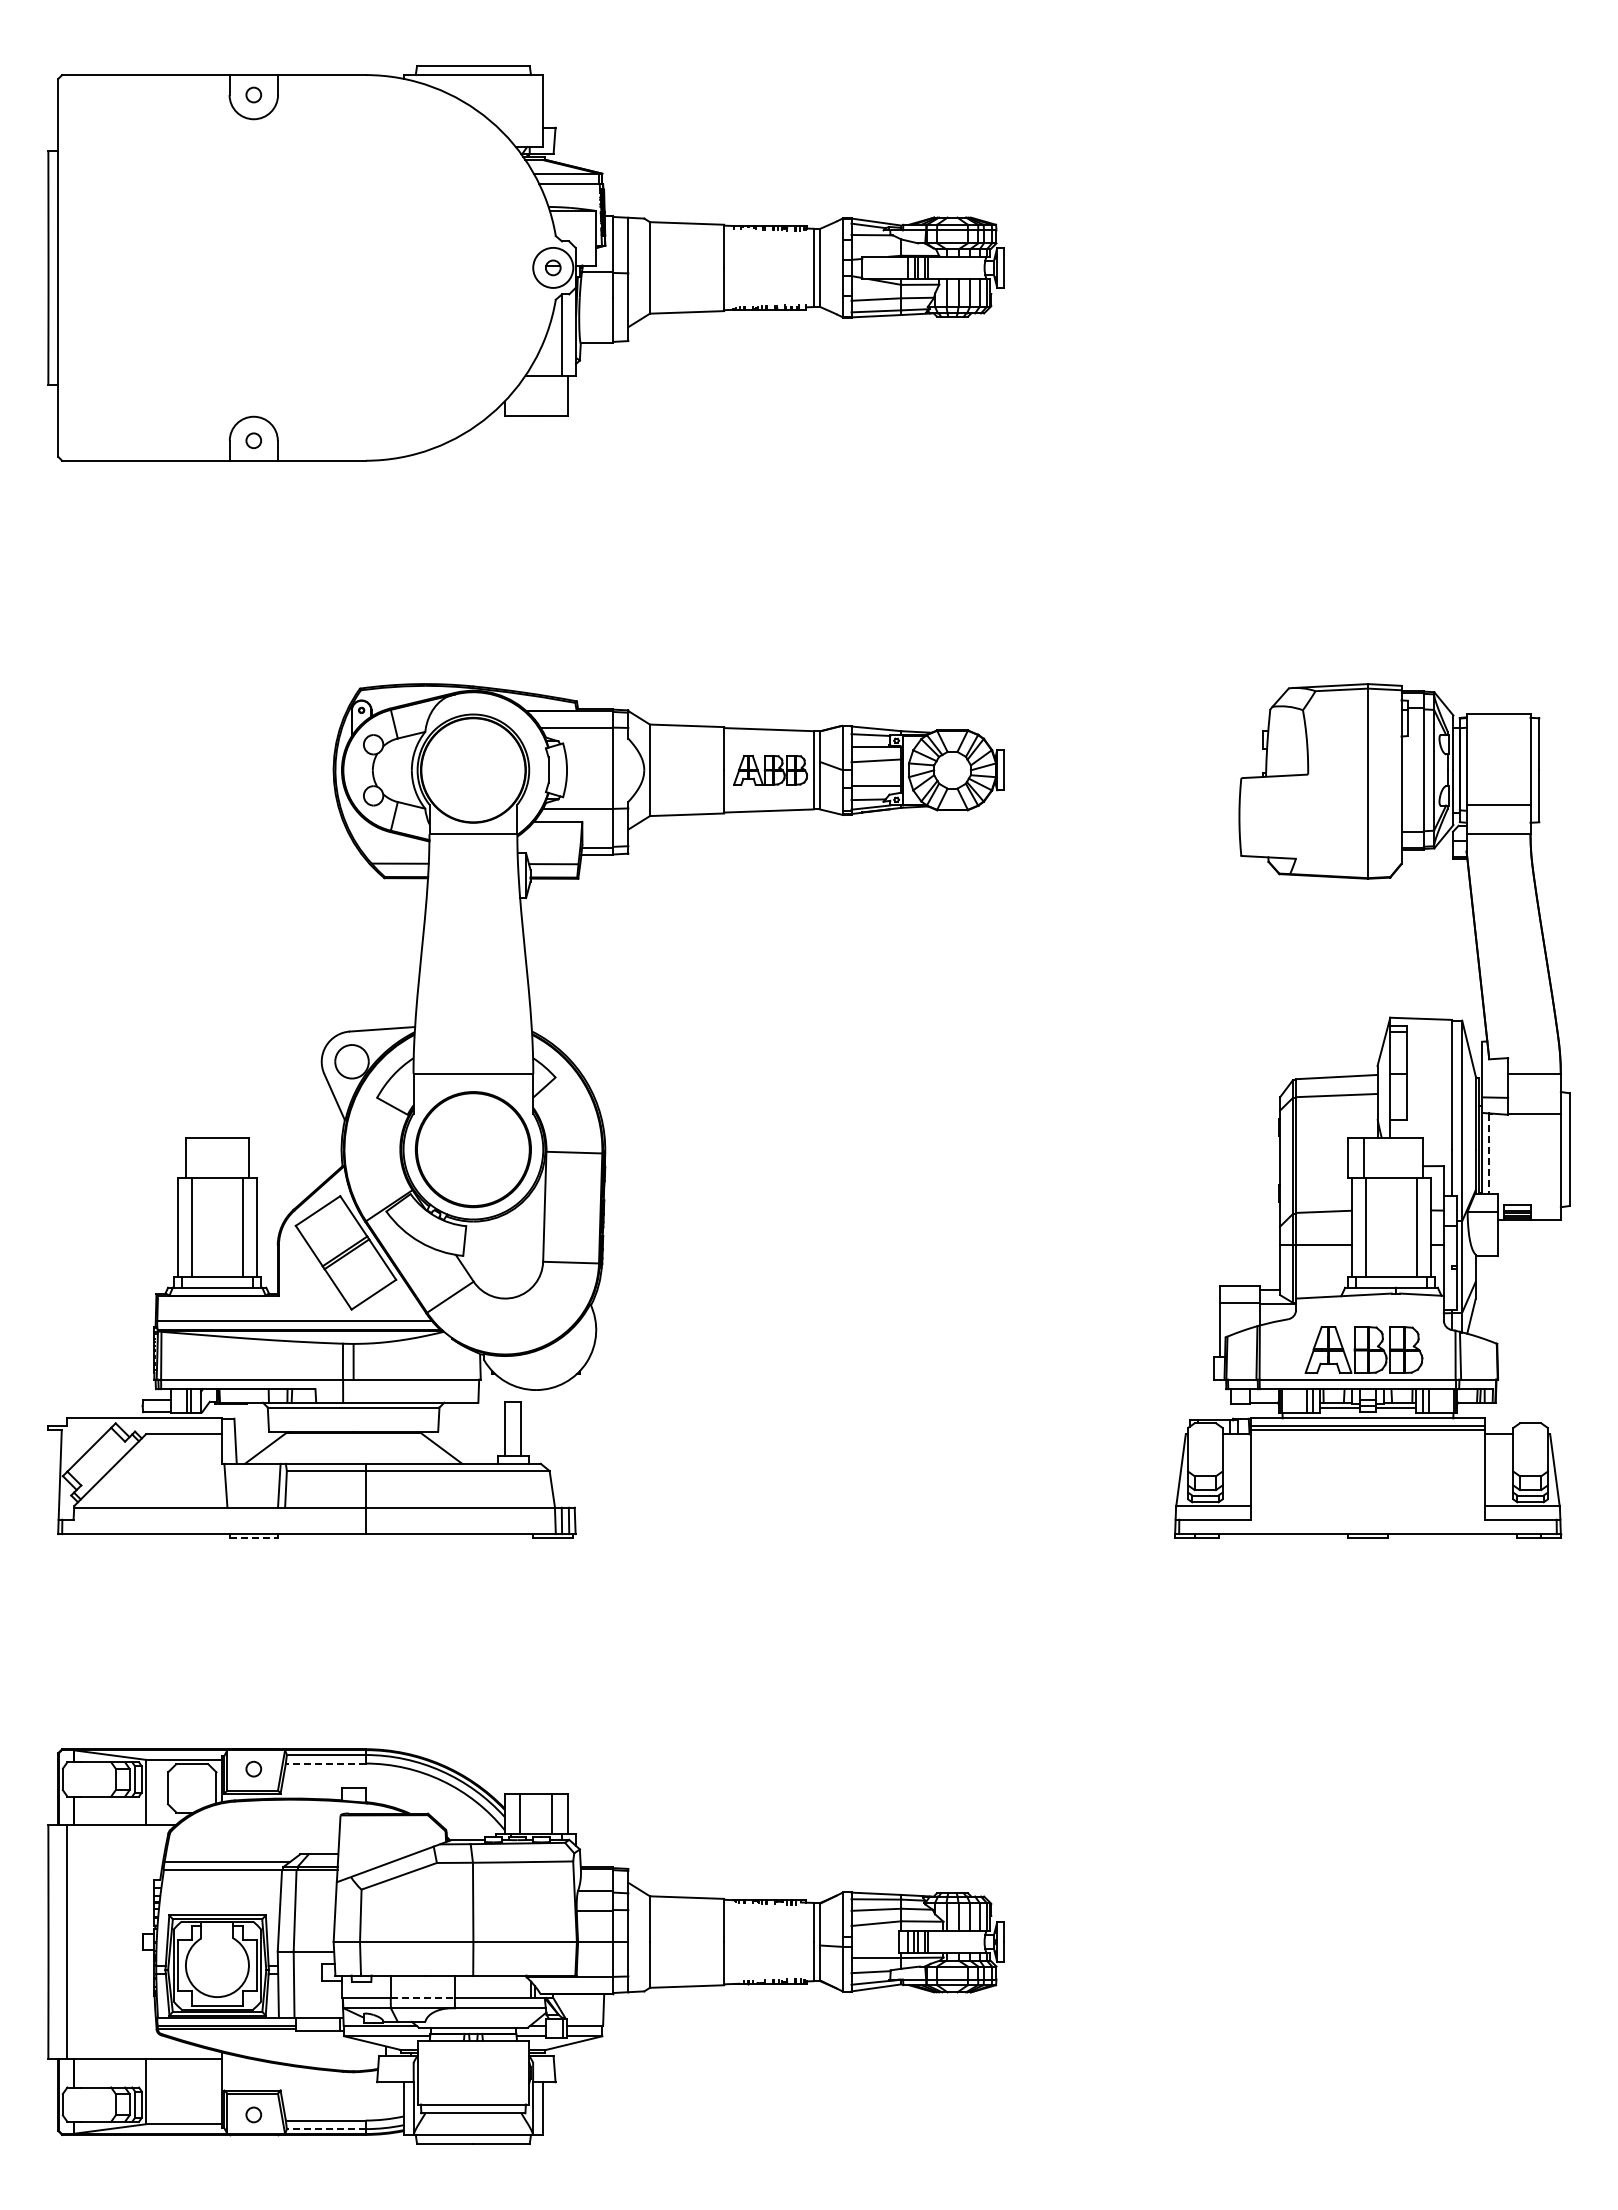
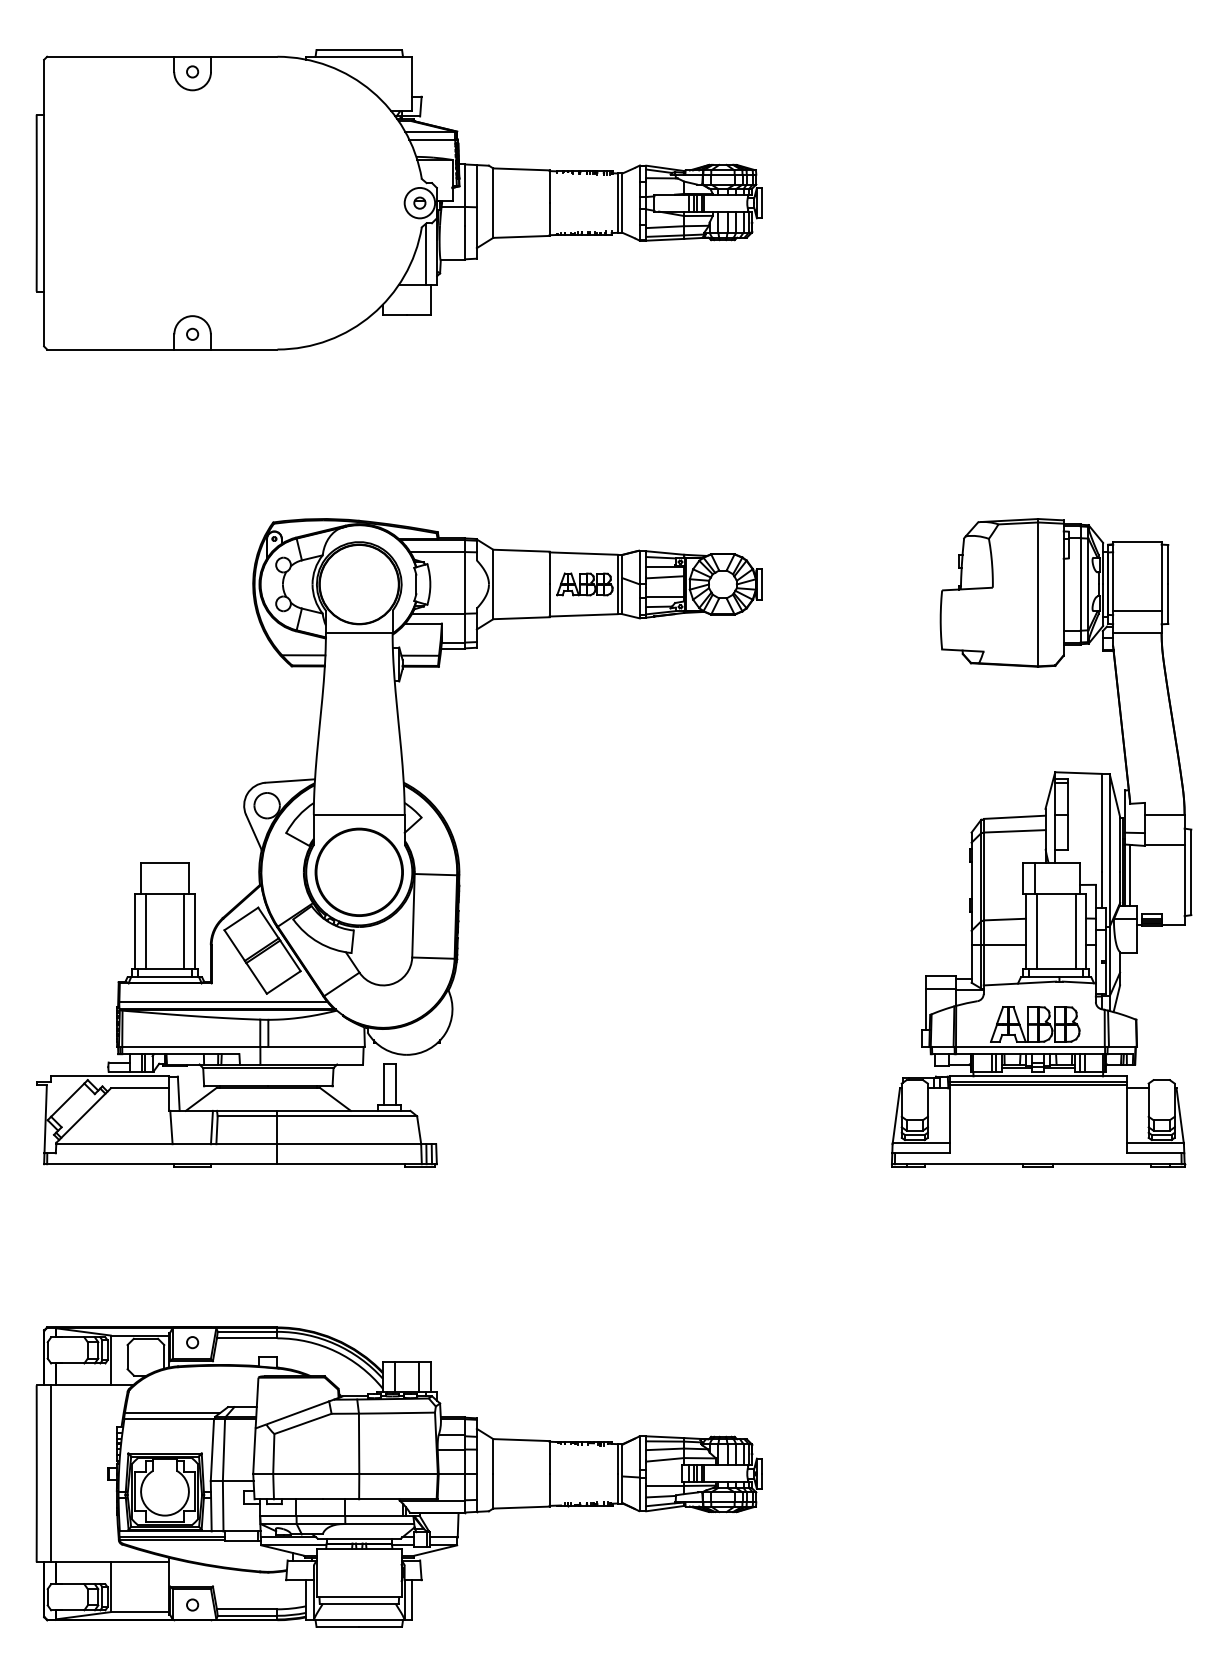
line: (1488, 1154) -> (1129, 876), dashed -> solid
line: (254, 1538) -> (193, 1167), dashed -> solid
line: (325, 1763) -> (247, 1338), dashed -> solid
line: (423, 1997) -> (321, 1515), dashed -> solid
line: (325, 2129) -> (247, 1616), dashed -> solid

